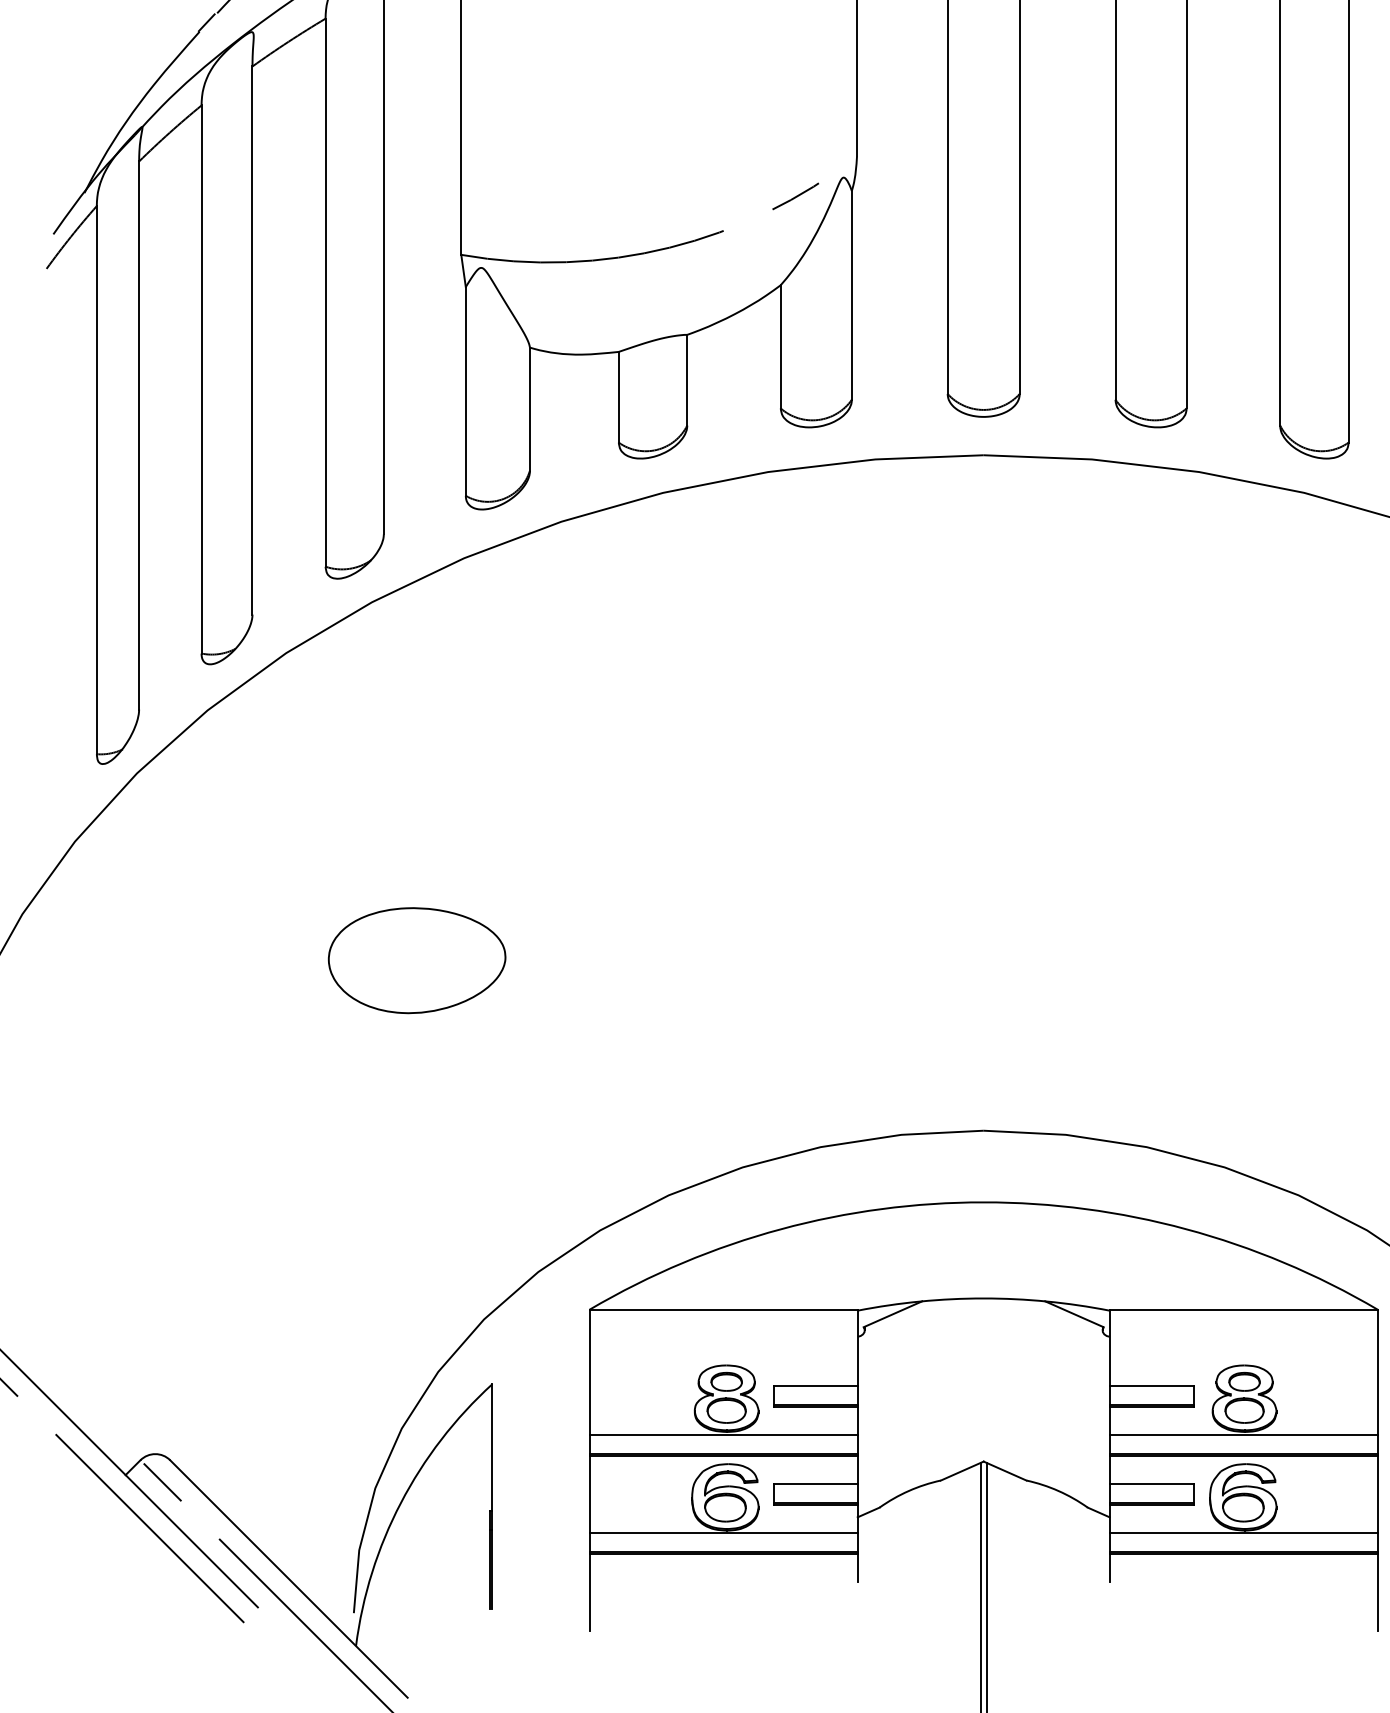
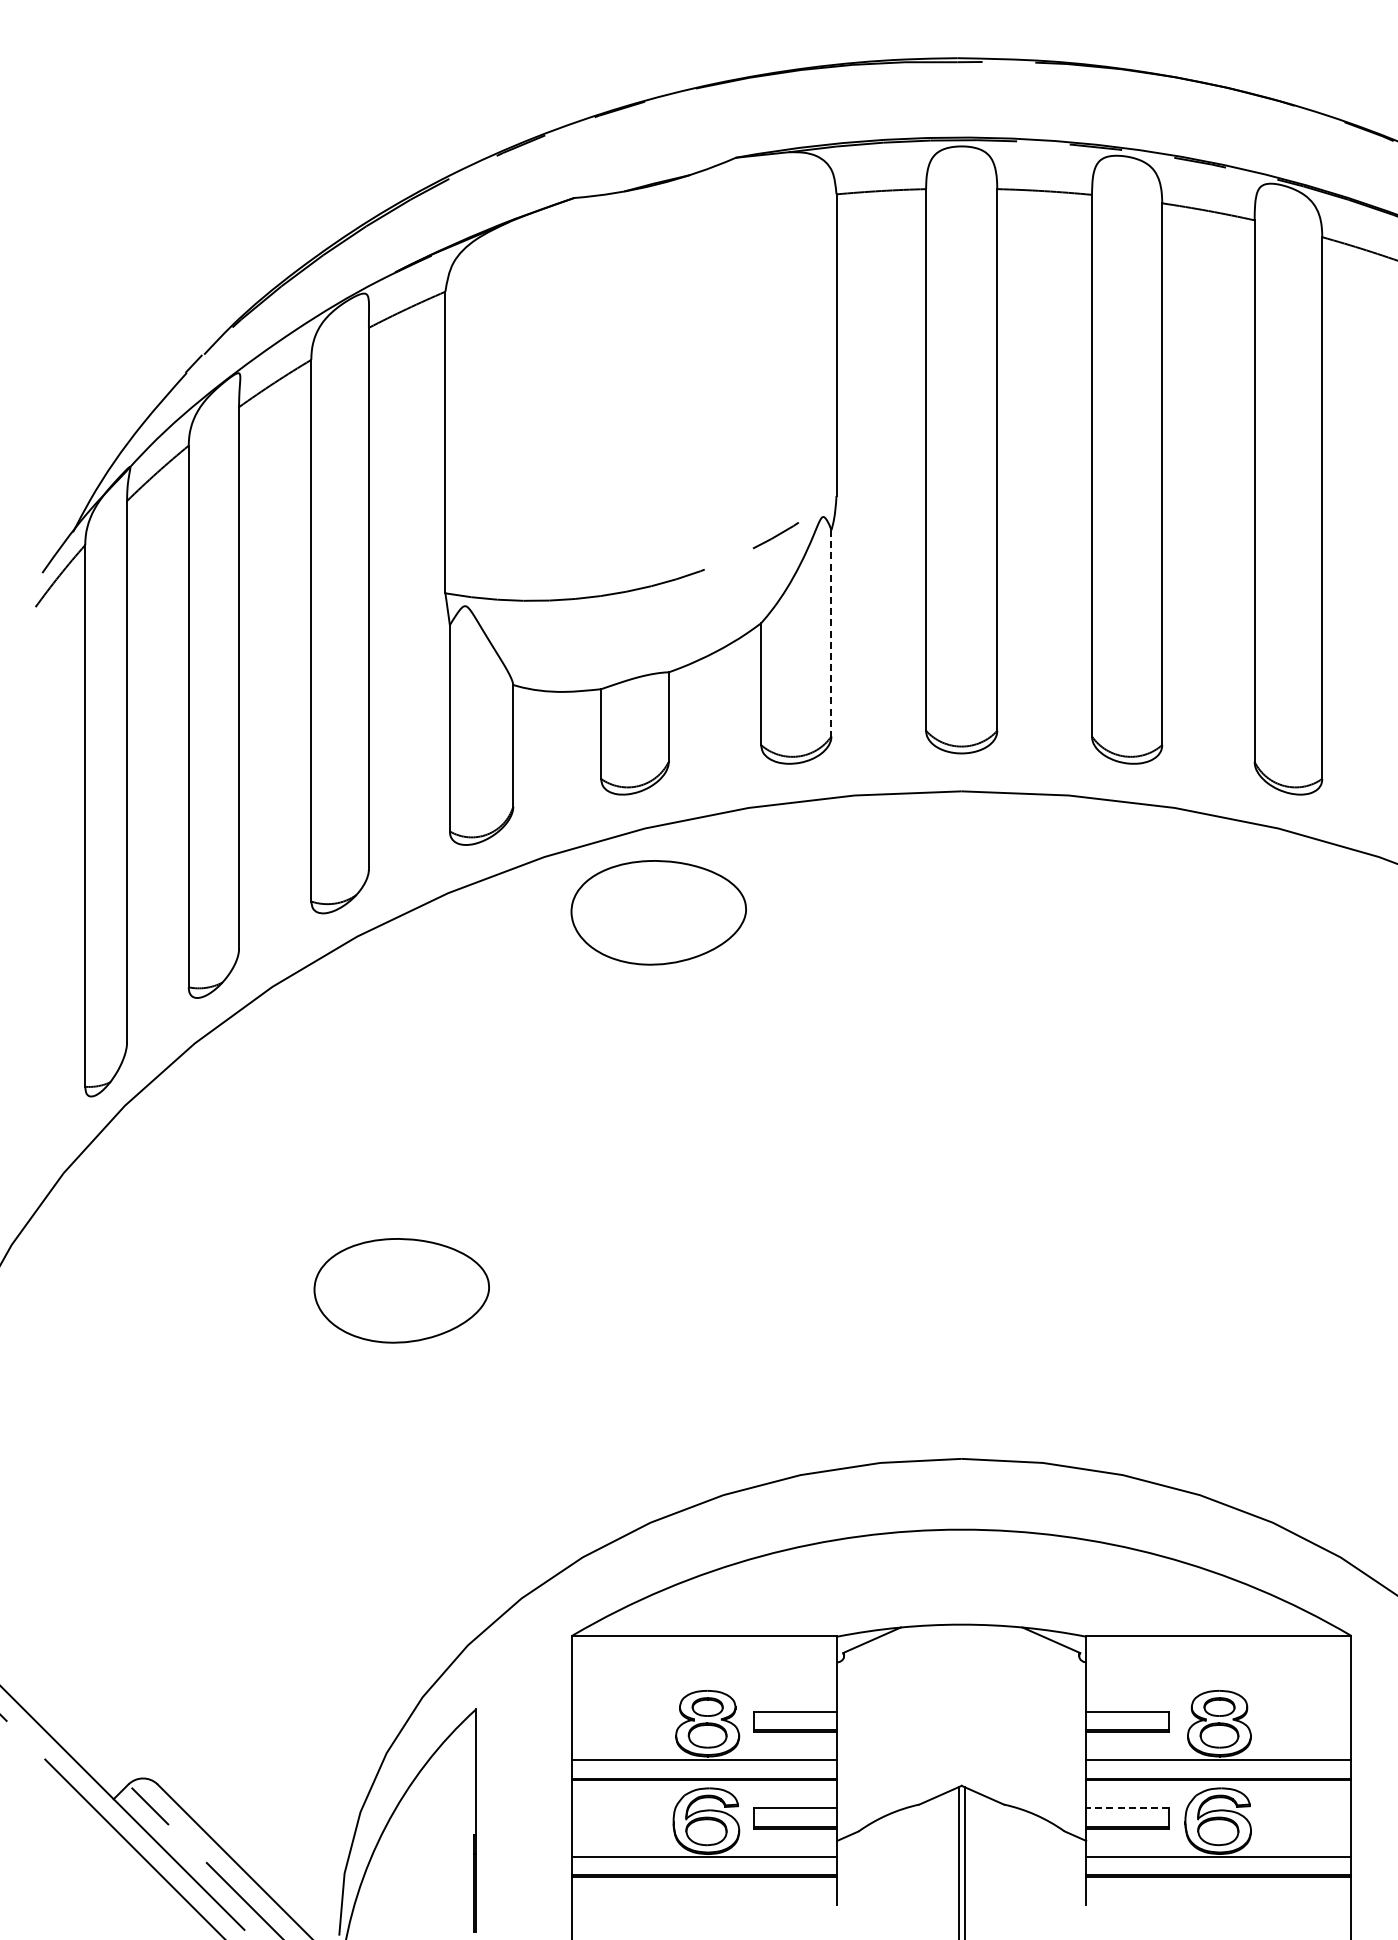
line: (851, 295) -> (831, 633), solid -> dashed
part: (676, 577) -> (658, 912), added
line: (1151, 1484) -> (1127, 1808), solid -> dashed

